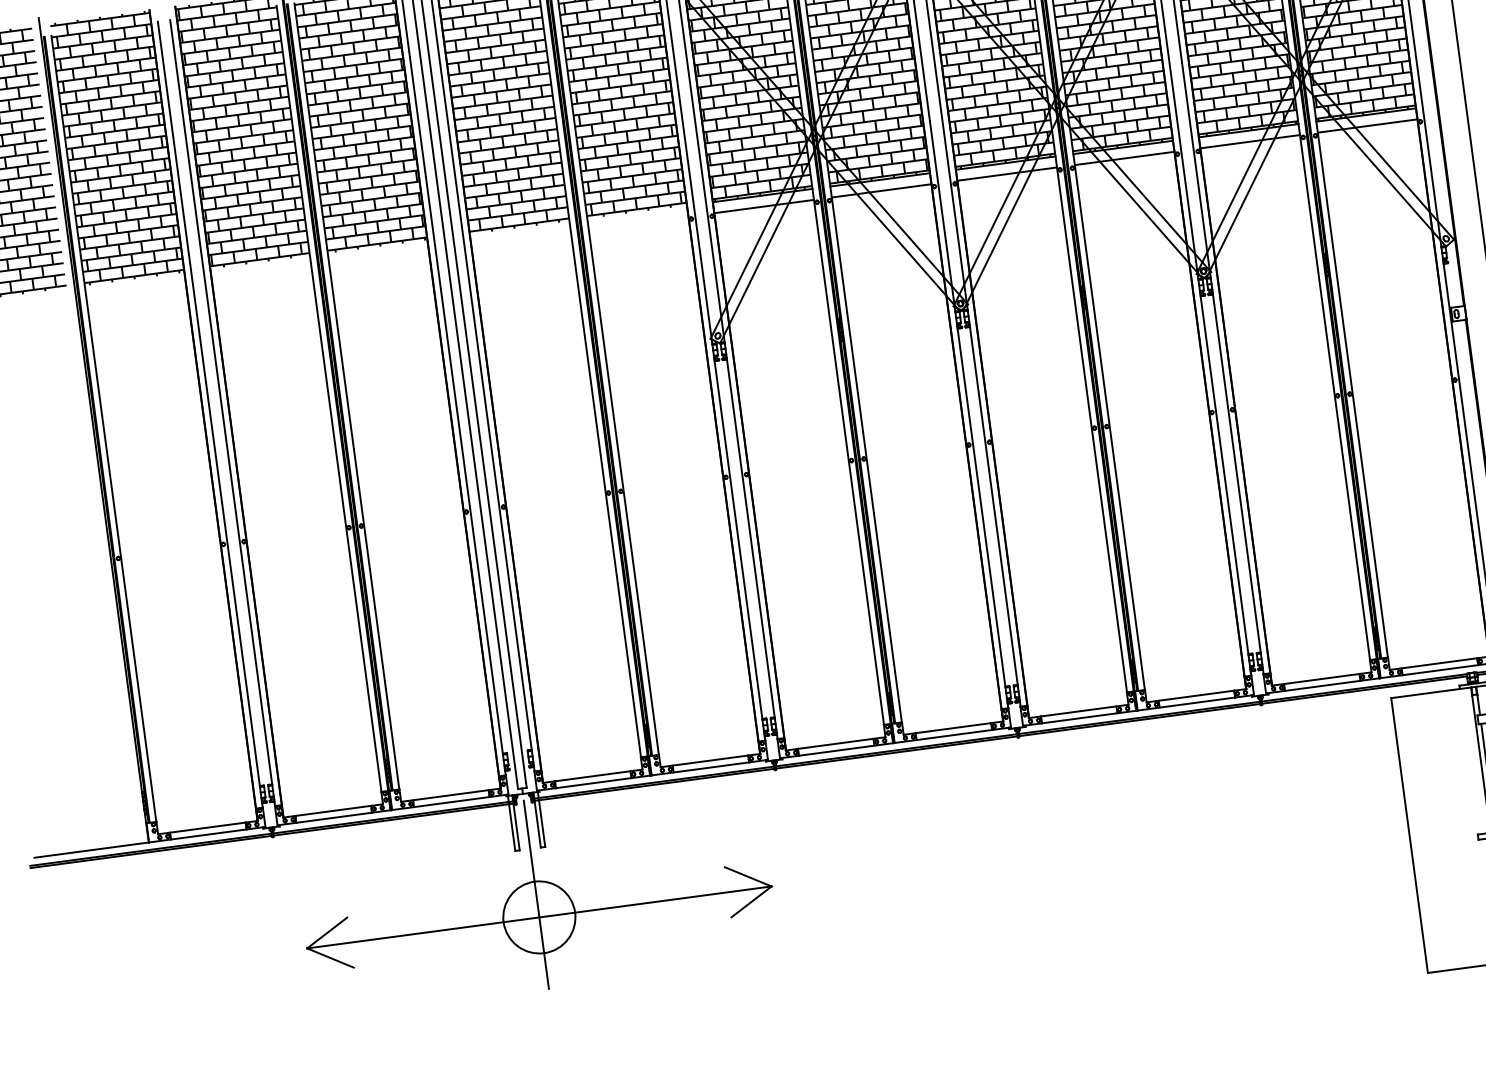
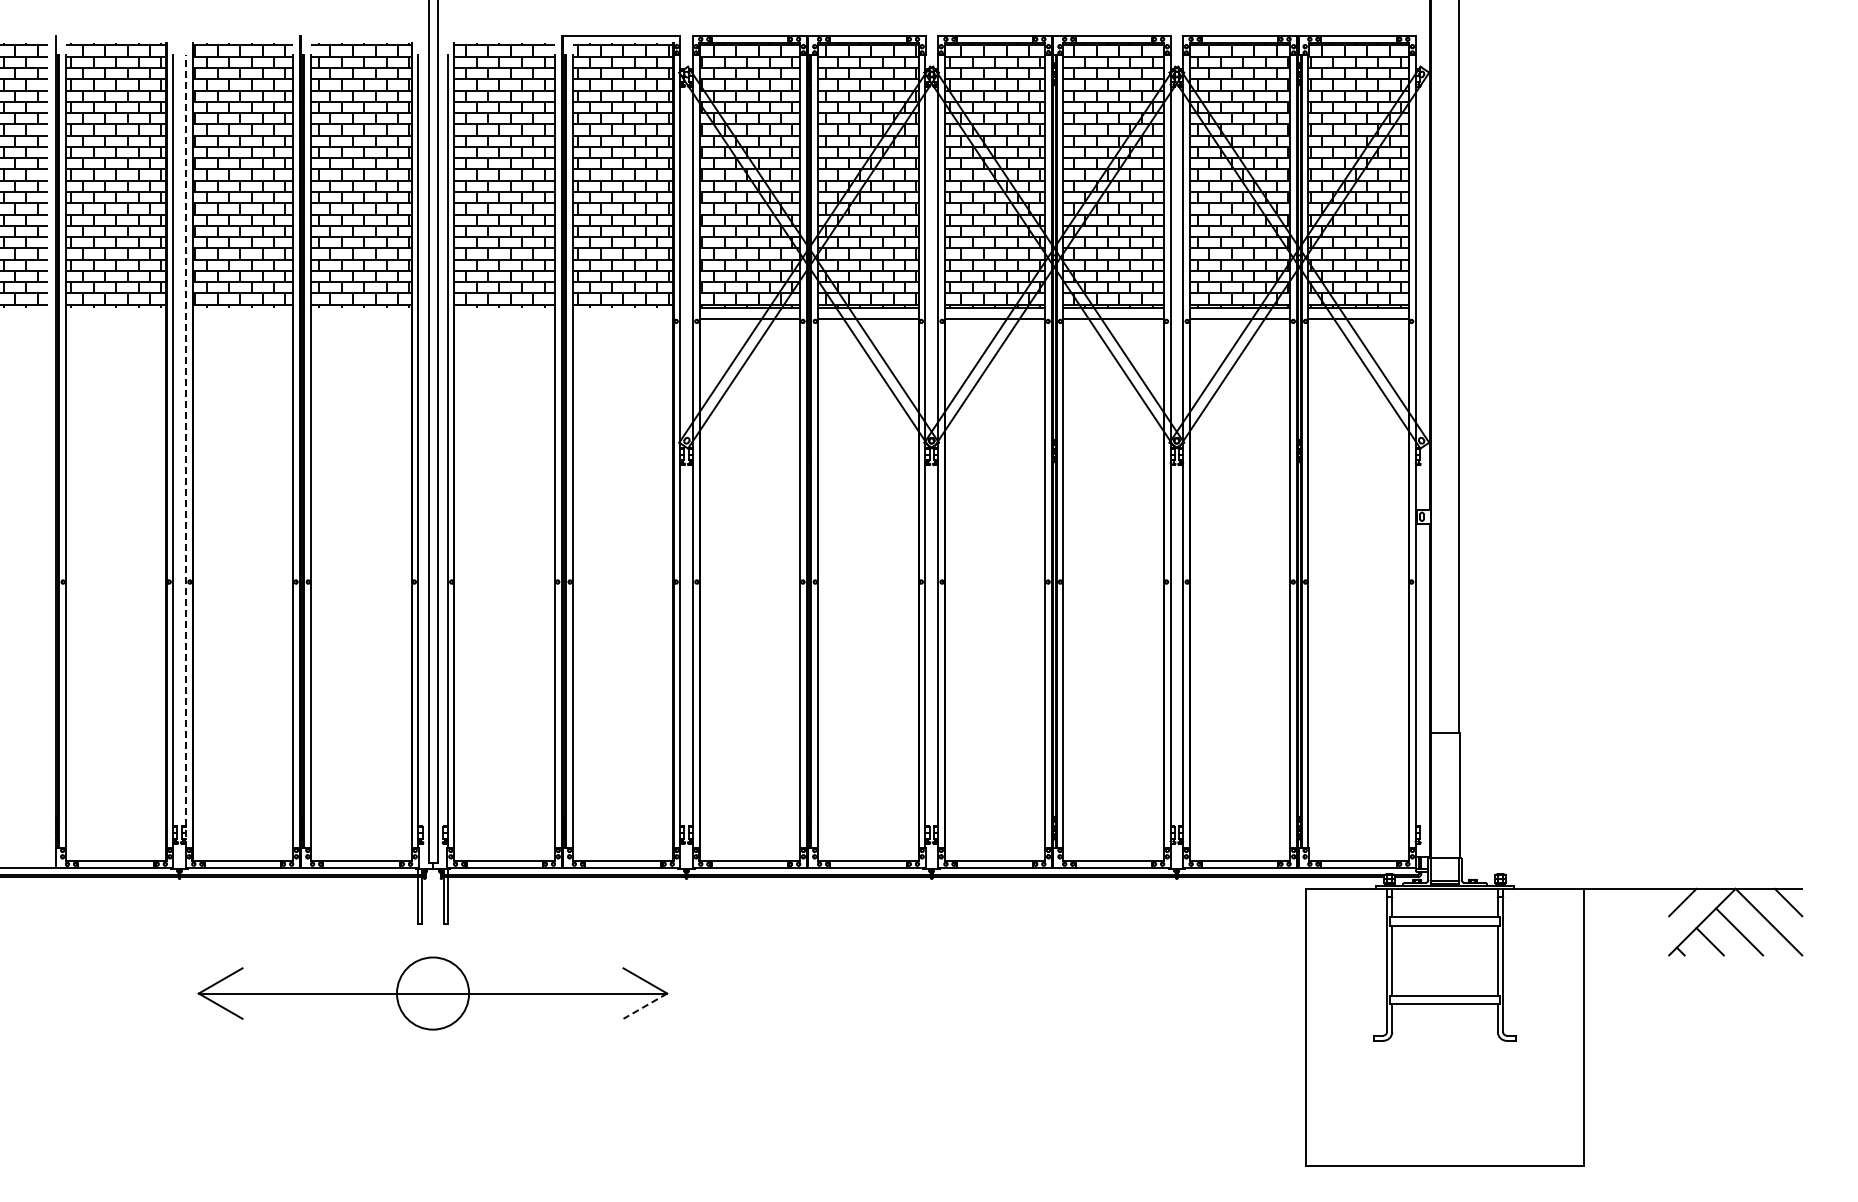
line: (222, 412) -> (185, 451), solid -> dashed
line: (536, 894) -> (433, 970), removed
line: (750, 902) -> (644, 1006), solid -> dashed

